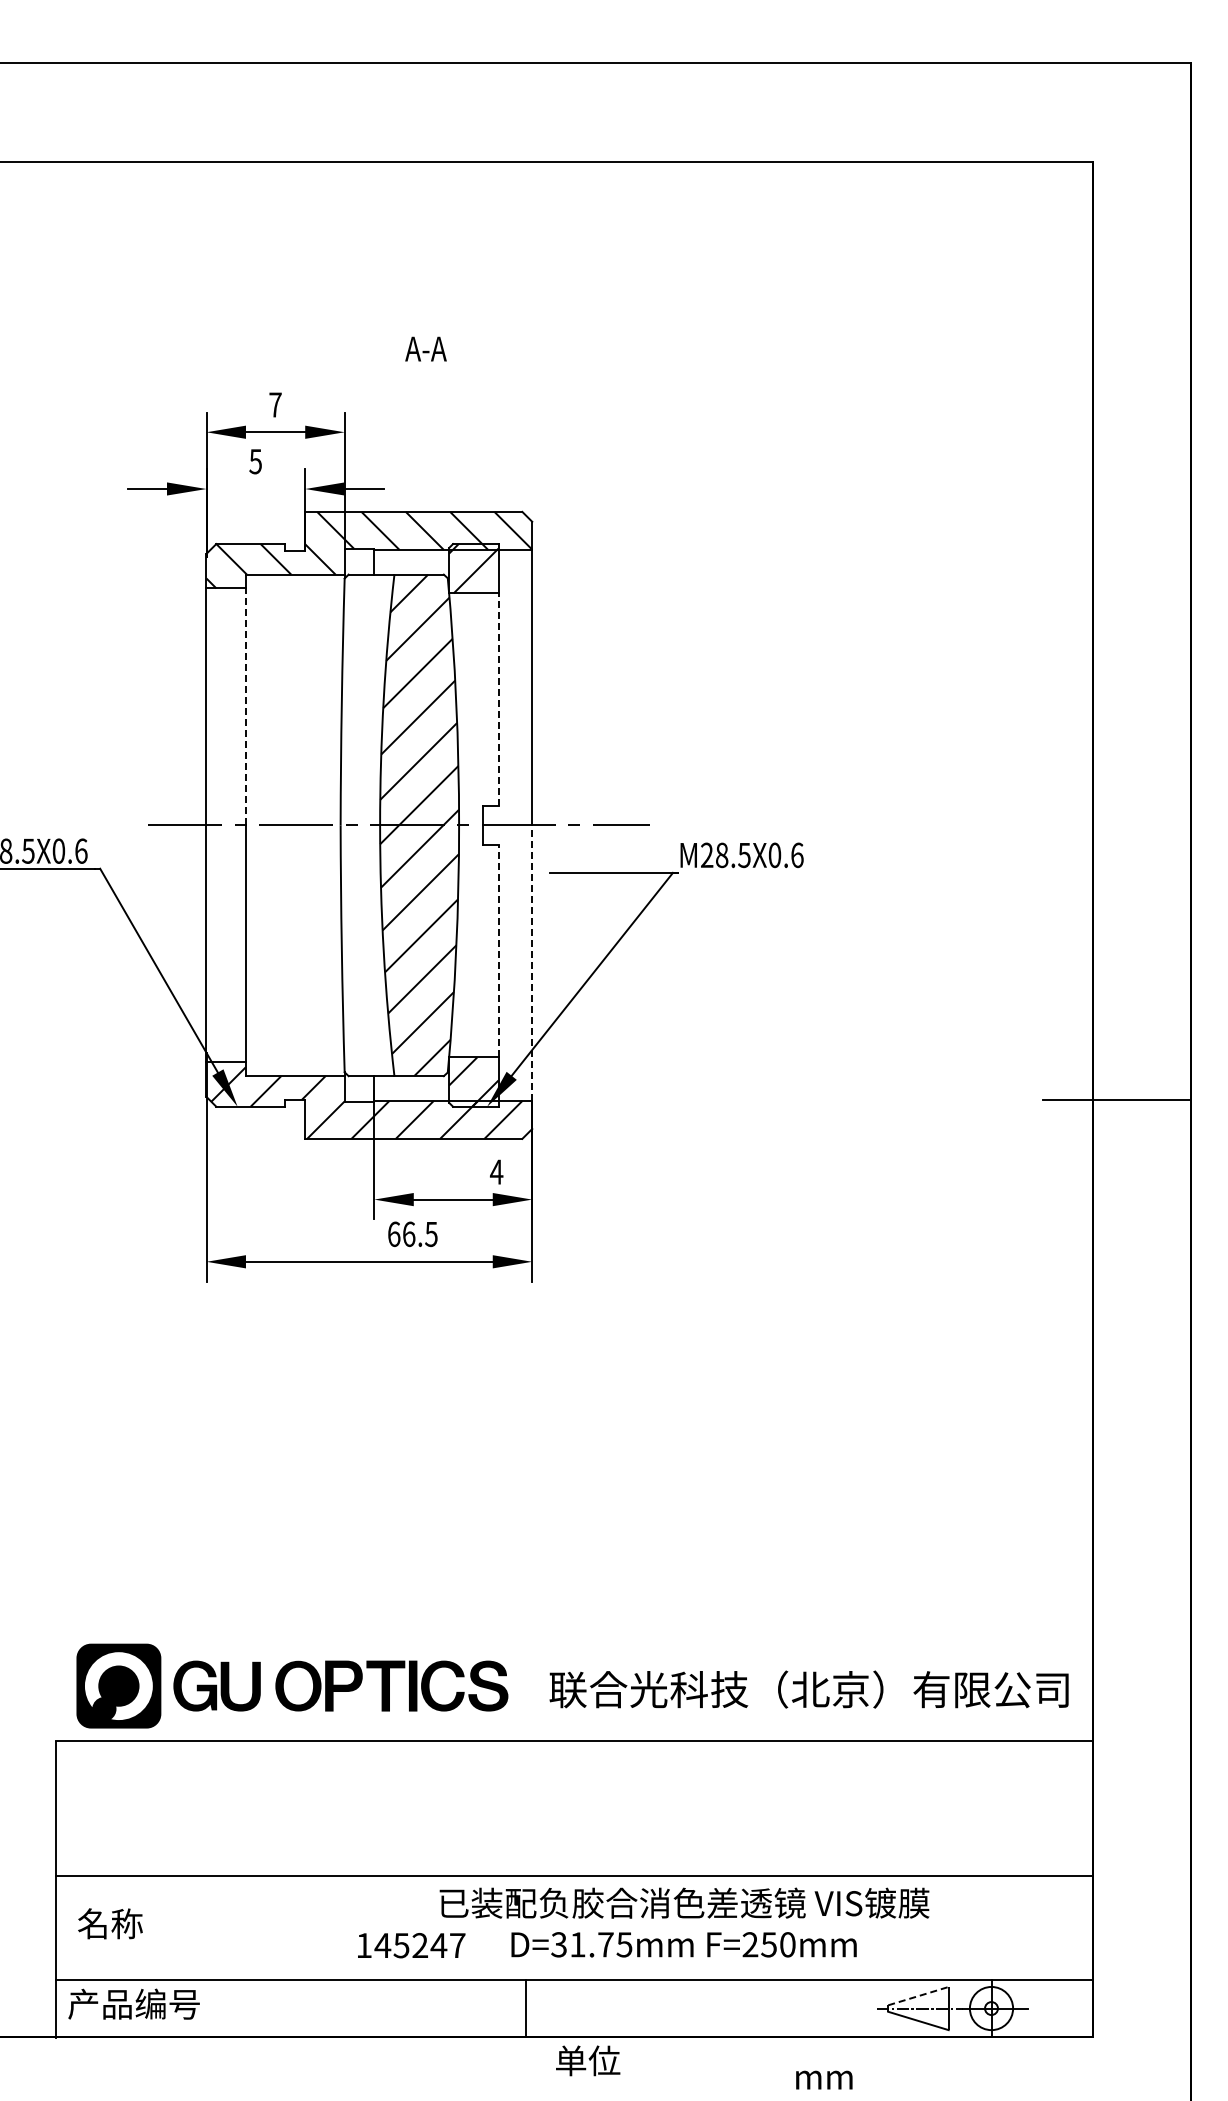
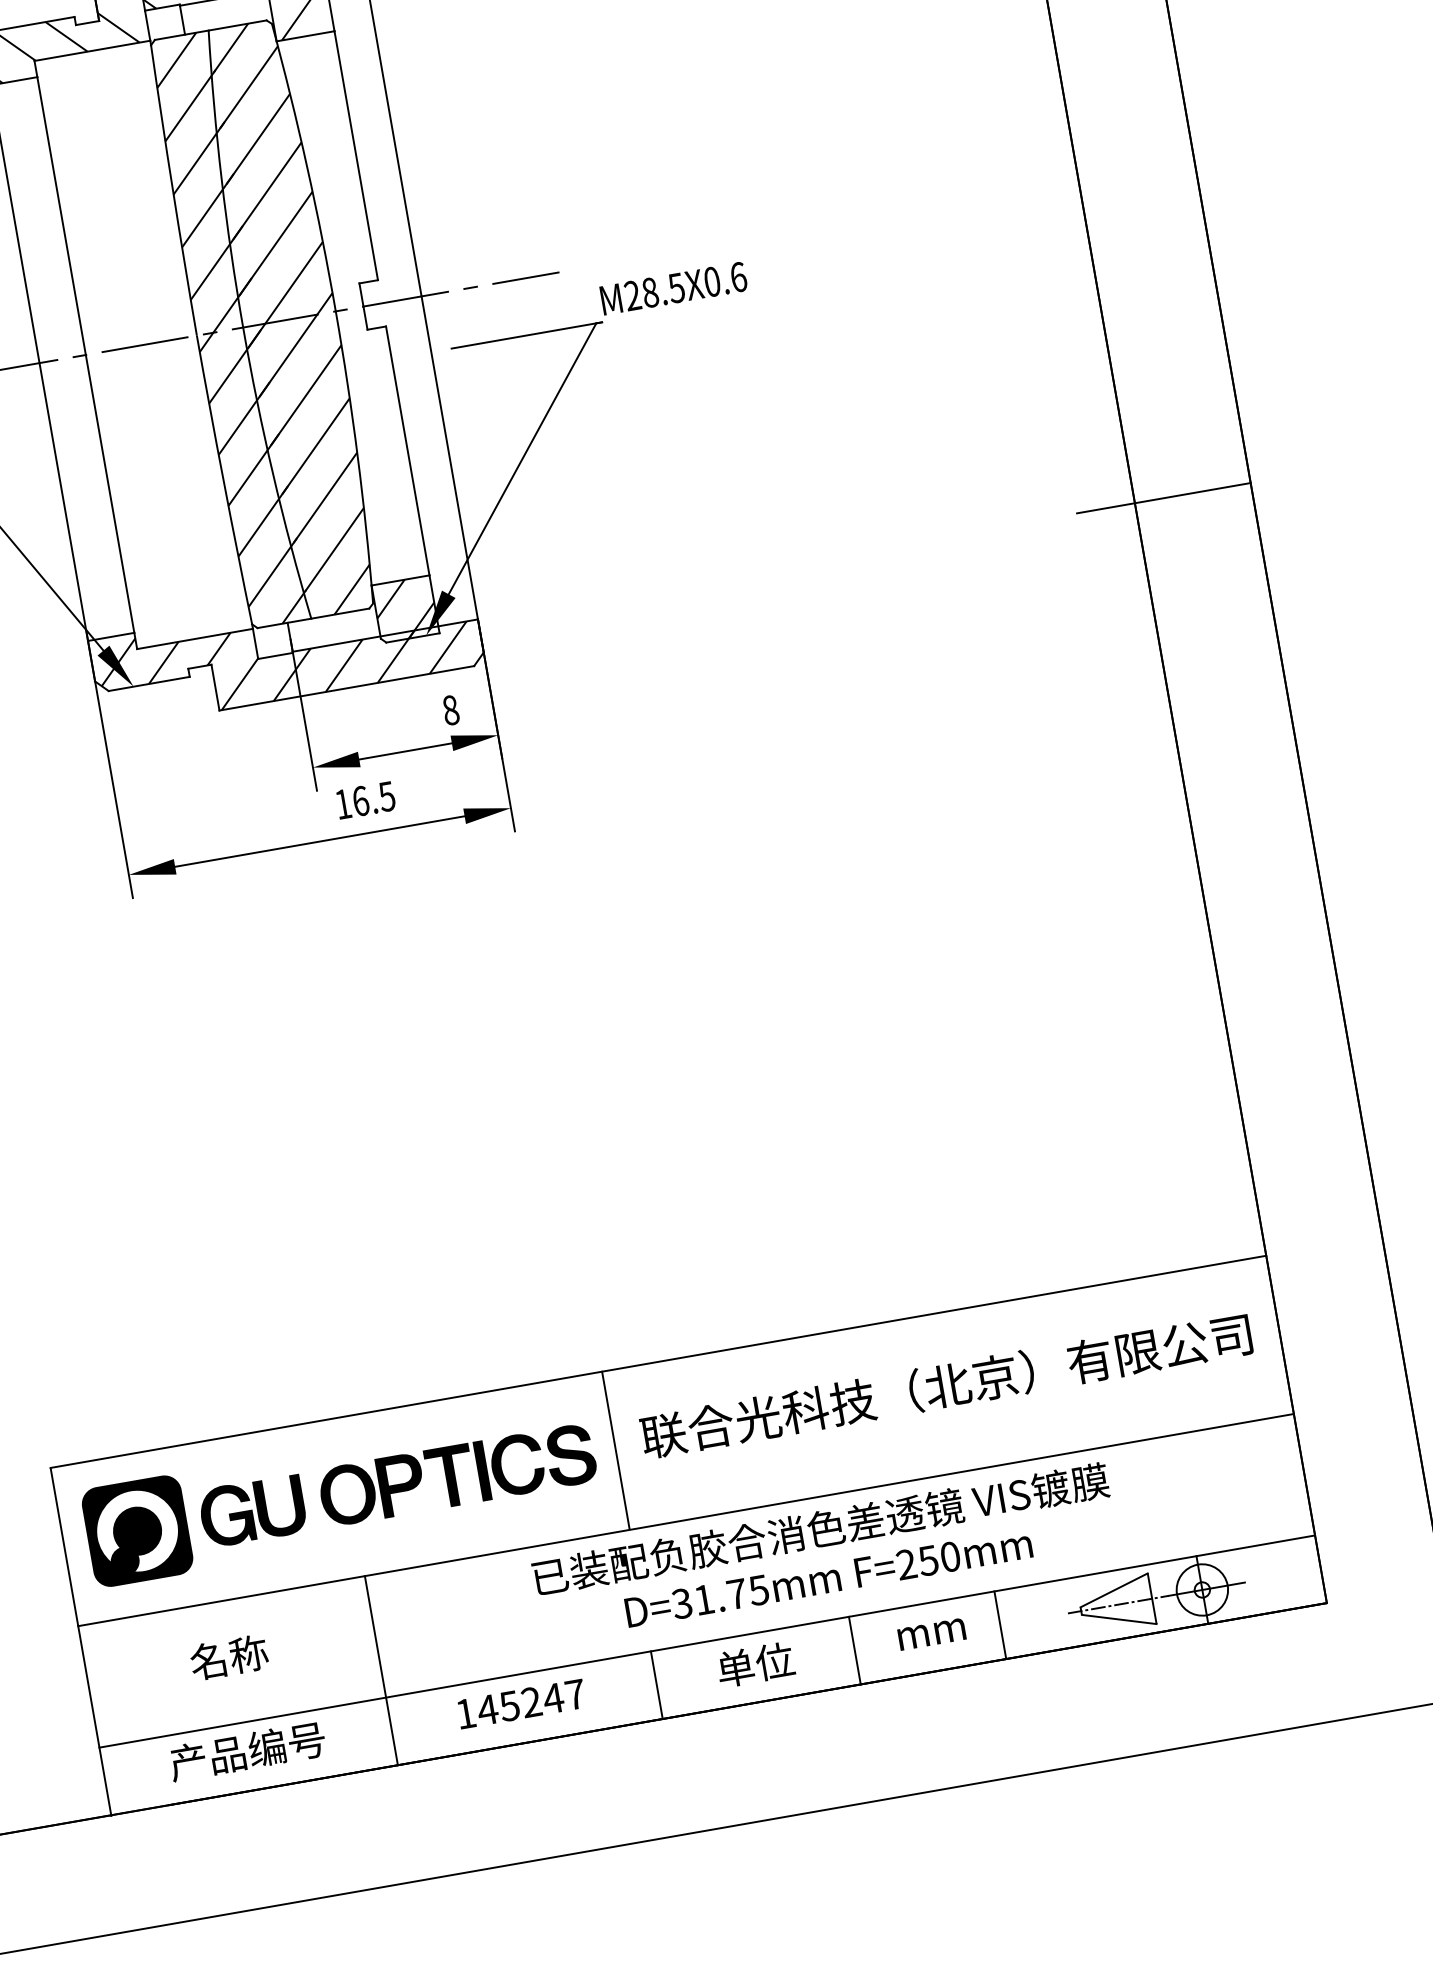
line: (498, 699) -> (356, 155), dashed -> solid
line: (245, 706) -> (60, 215), dashed -> solid
hatch: (367, 825) -> (228, 330), added
line: (498, 950) -> (407, 450), dashed -> solid
line: (532, 963) -> (450, 458), dashed -> solid
text: (496, 1171) -> (450, 709), 4 -> 8
text: (394, 1234) -> (343, 804), 66.5 -> 16.5
part: (292, 1685) -> (341, 1494), moved
text: (808, 1689) -> (945, 1385), moved
line: (526, 1808) -> (616, 1450), added
text: (110, 1923) -> (229, 1657), moved
text: (411, 1945) -> (521, 1703), moved
line: (300, 1956) -> (381, 1670), added
line: (918, 1996) -> (1114, 1590), dashed -> solid
text: (133, 2003) -> (246, 1750), moved
line: (695, 2008) -> (855, 1650), added
line: (819, 2008) -> (1000, 1625), added
text: (588, 2060) -> (756, 1664), moved
text: (824, 2079) -> (931, 1633), moved

